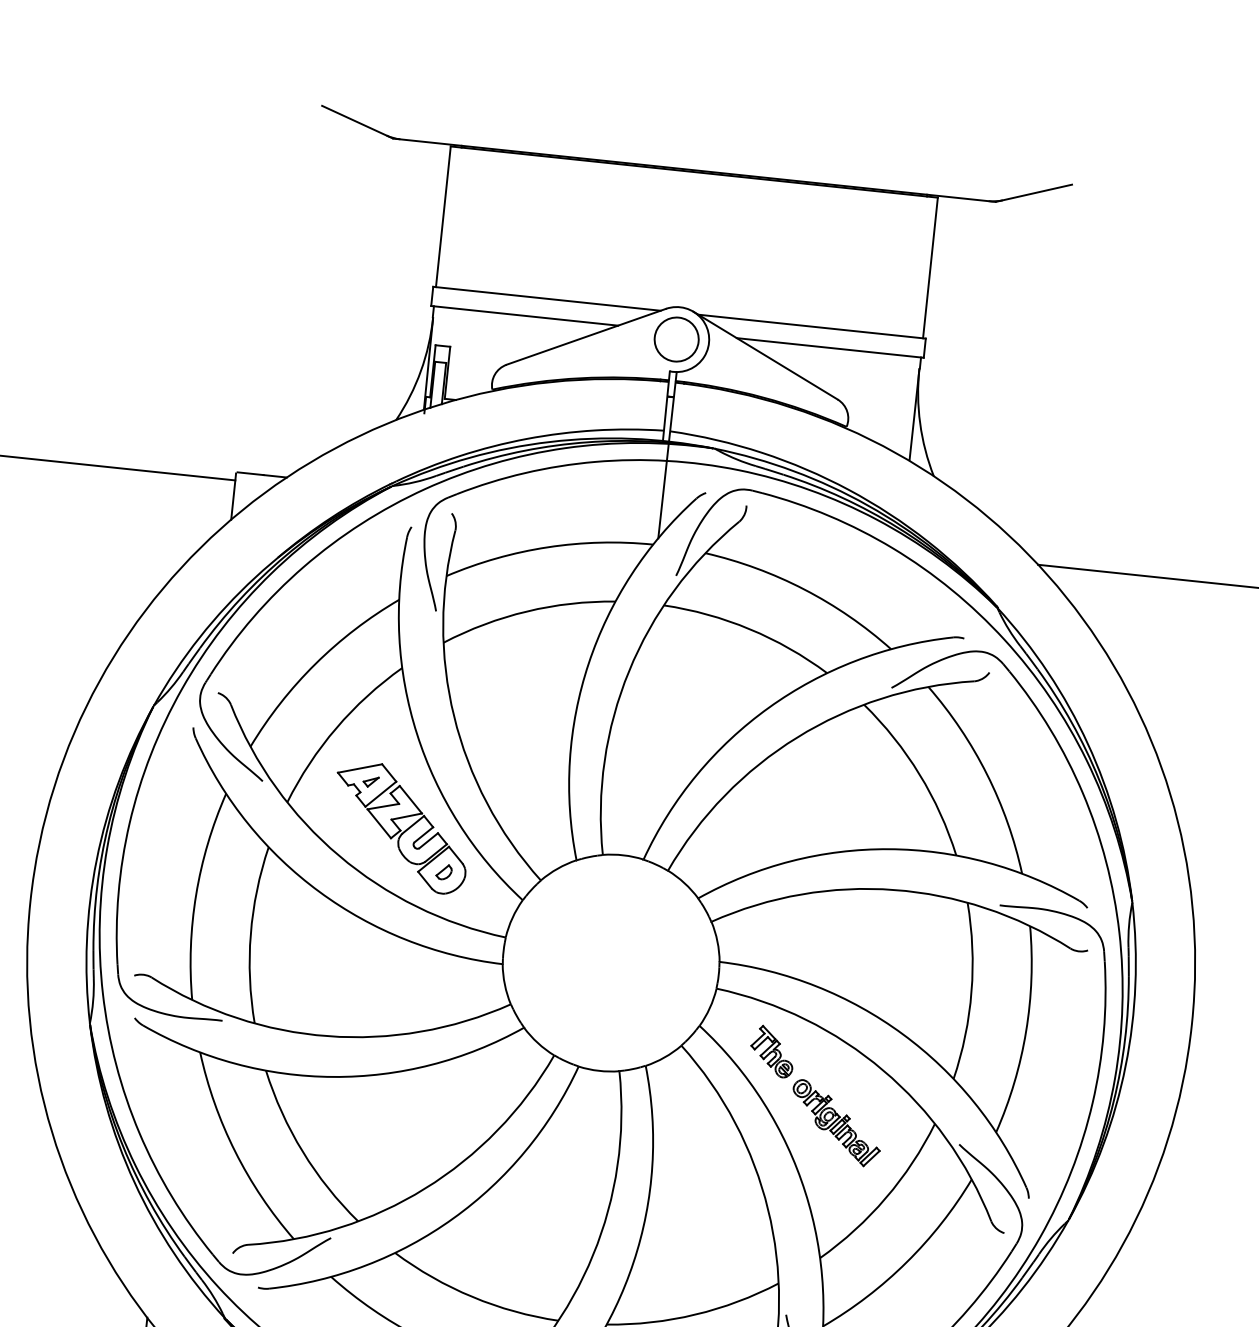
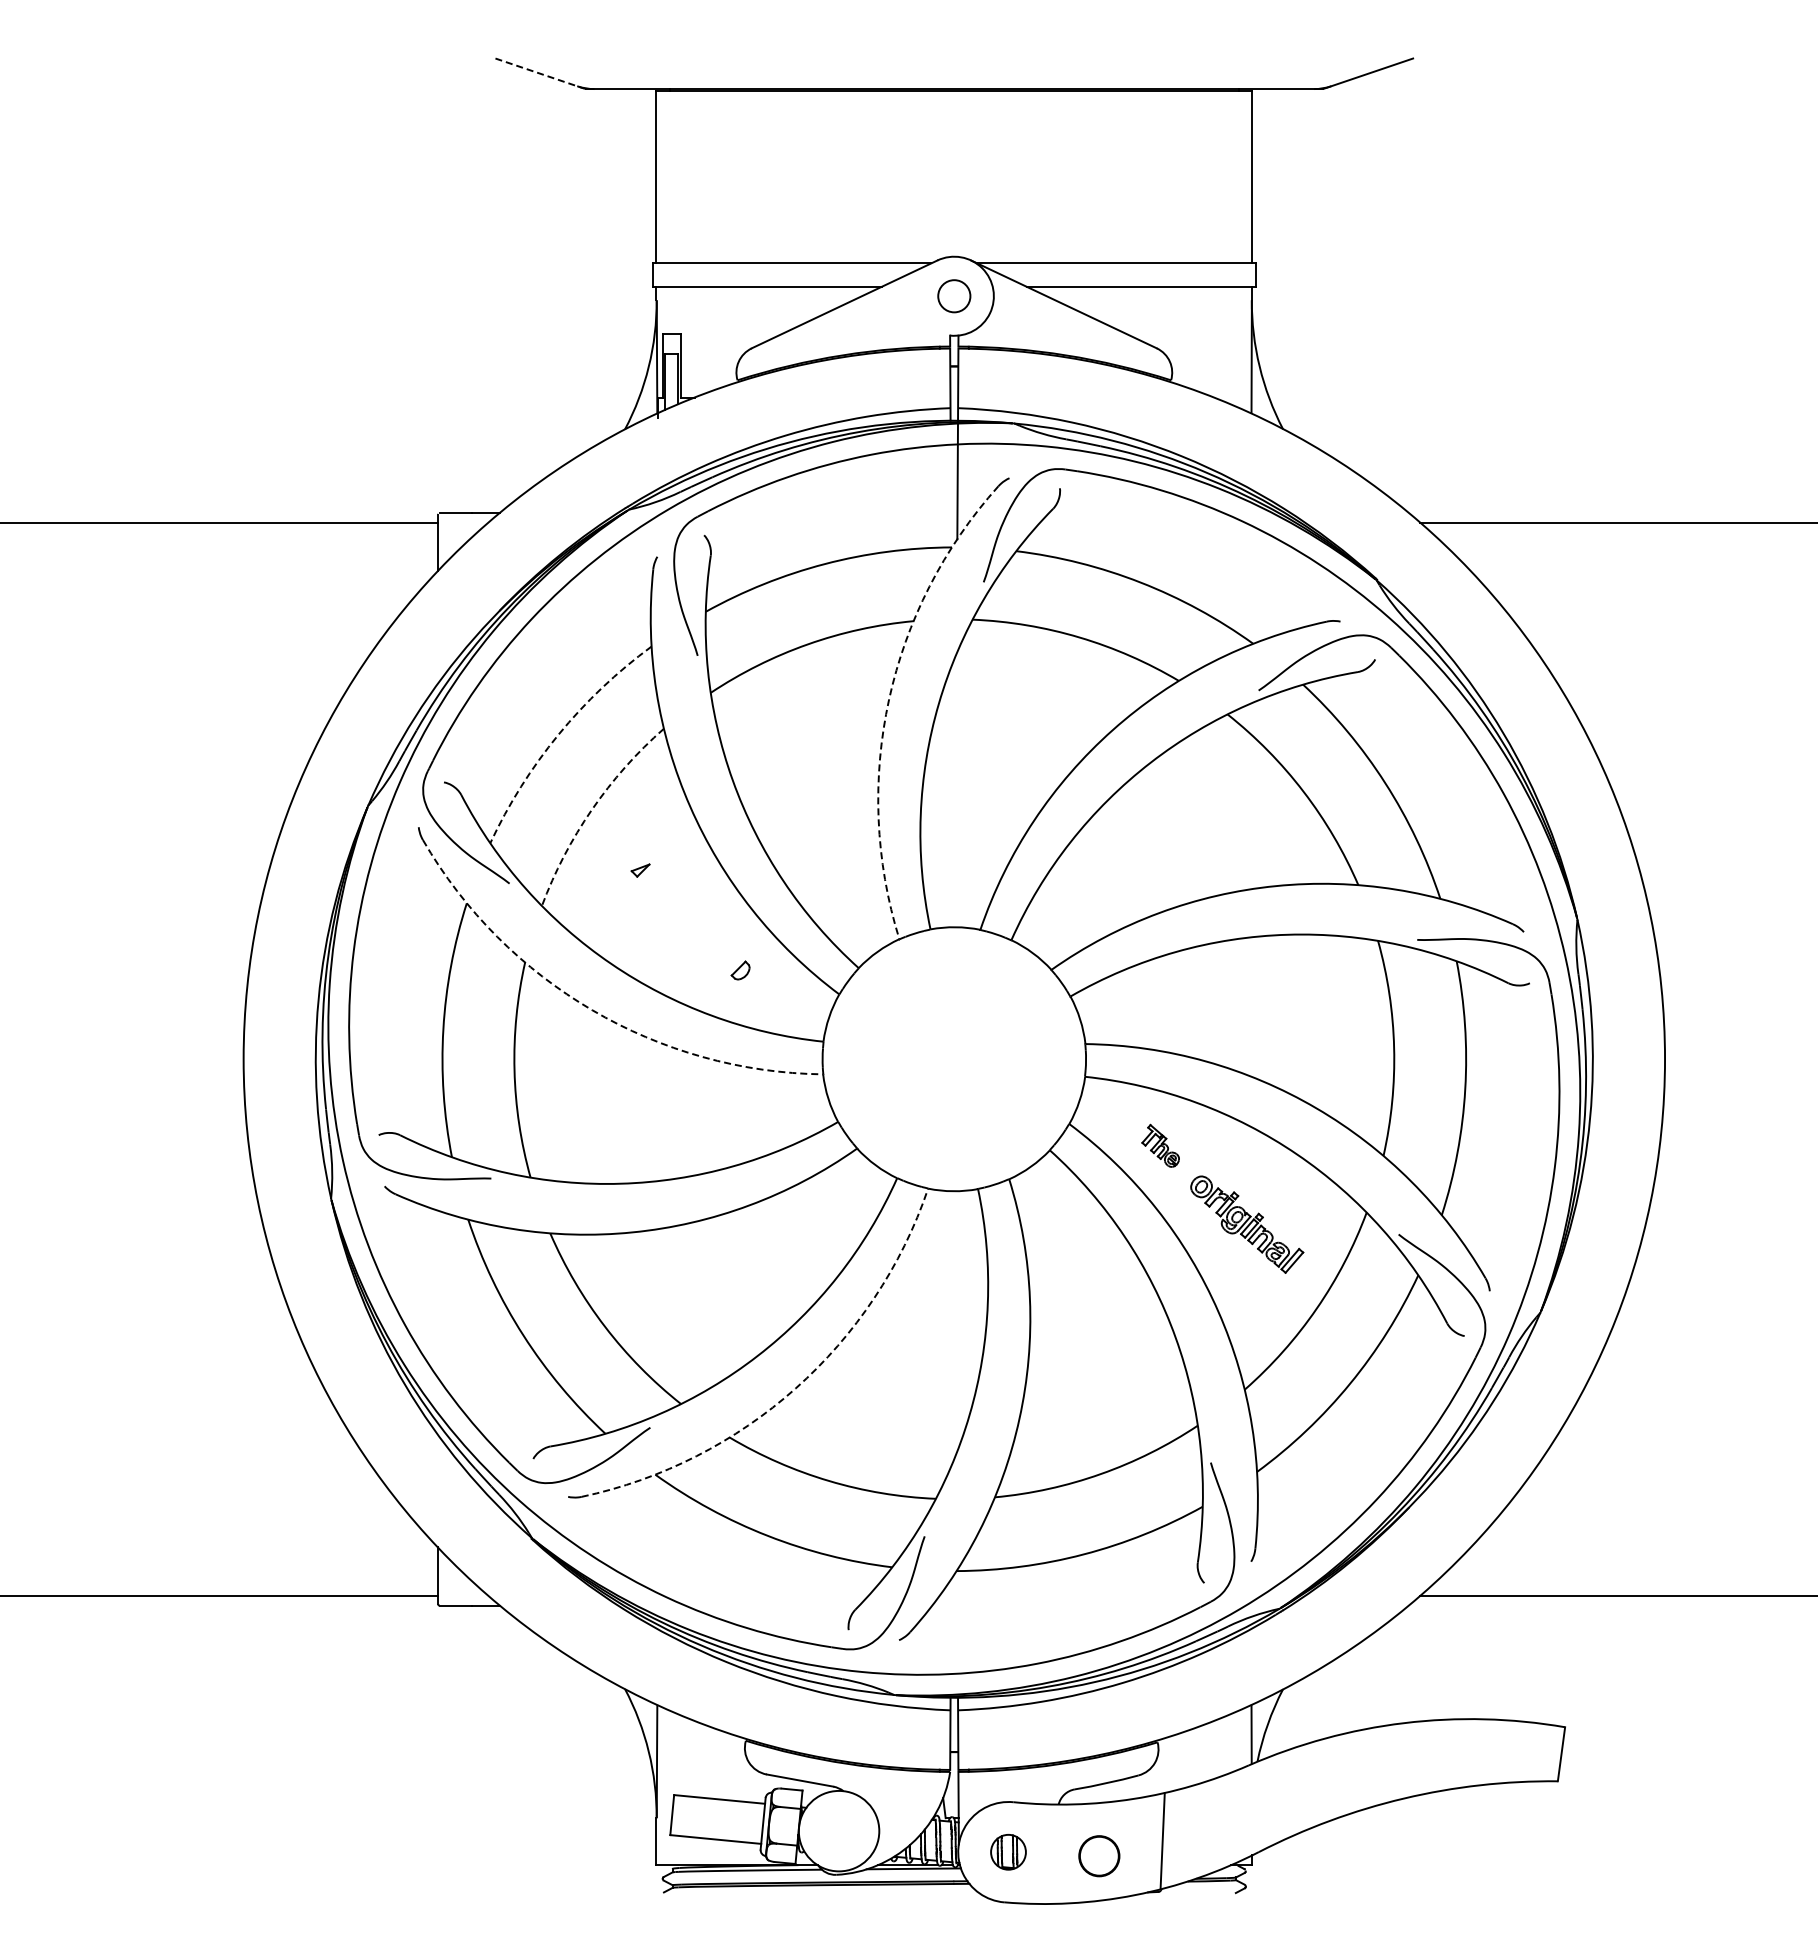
line: (357, 121) -> (540, 73), solid -> dashed
circle: (676, 339) -> (954, 296), size x0.6
arc: (315, 663) -> (558, 734), solid -> dashed
arc: (589, 663) -> (889, 699), solid -> dashed
arc: (336, 727) -> (591, 809), solid -> dashed
part: (400, 827) -> (682, 921), removed
arc: (319, 892) -> (592, 1010), solid -> dashed
part: (772, 1051) -> (1160, 1145), size x0.7
arc: (453, 1218) -> (795, 1388), solid -> dashed

